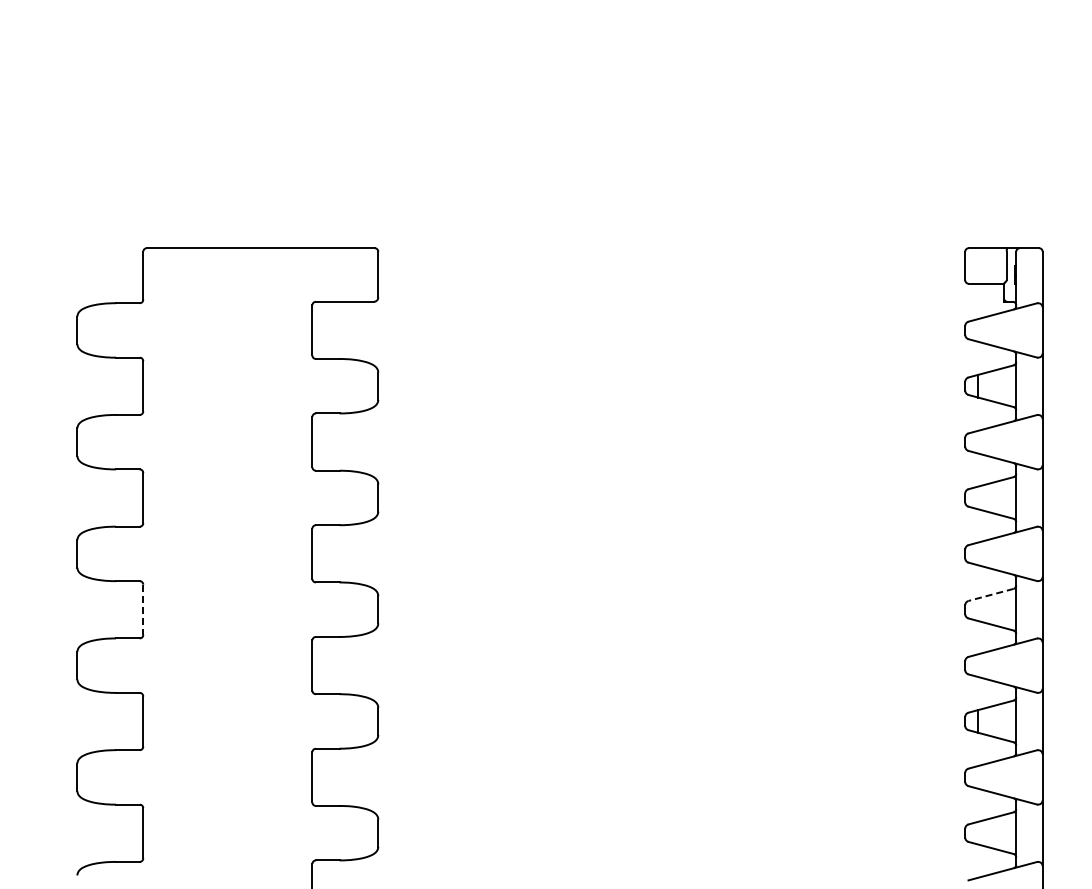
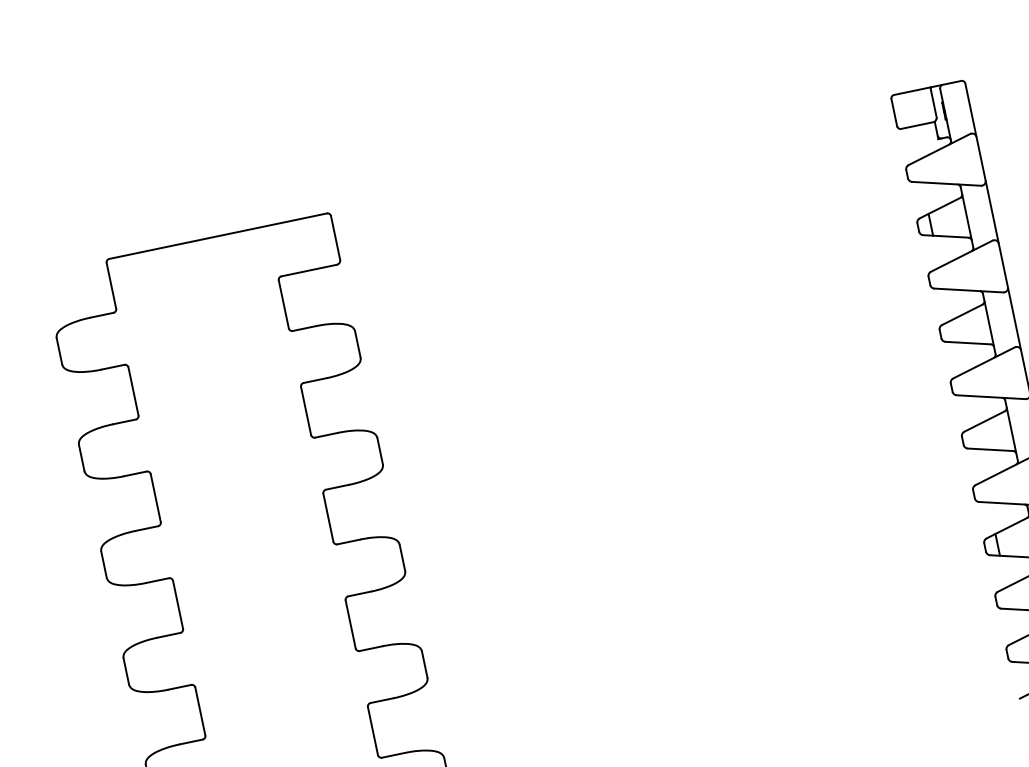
line: (990, 595) -> (984, 422), dashed -> solid
line: (143, 610) -> (178, 605), dashed -> solid

